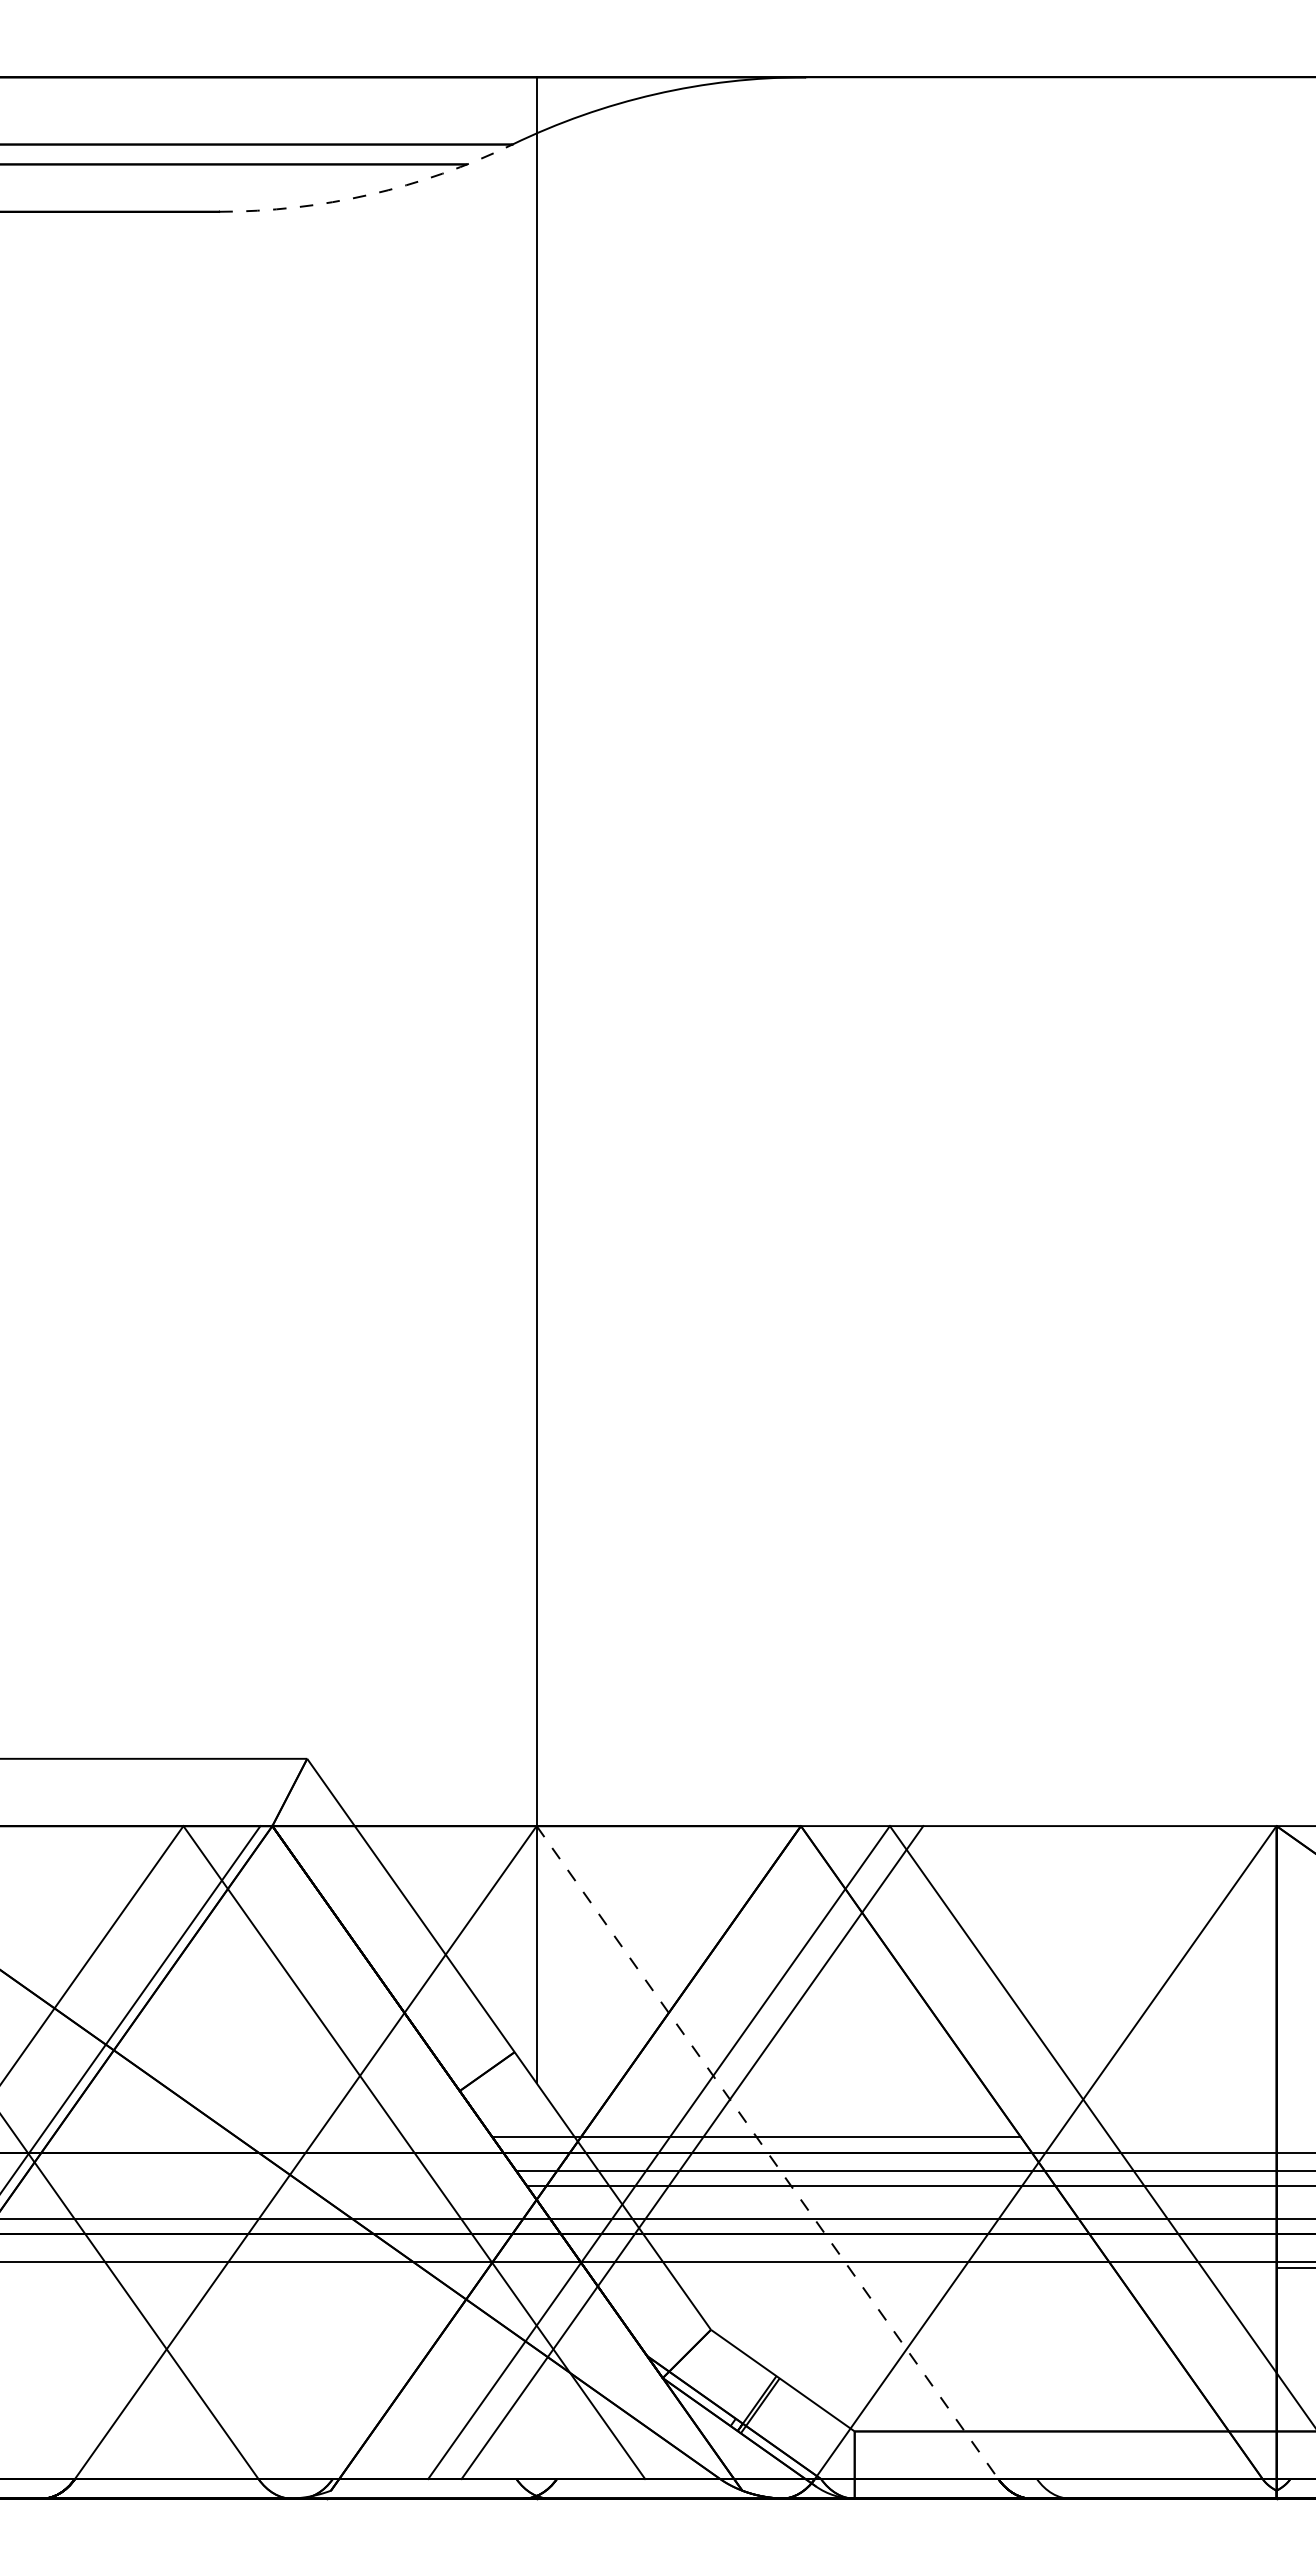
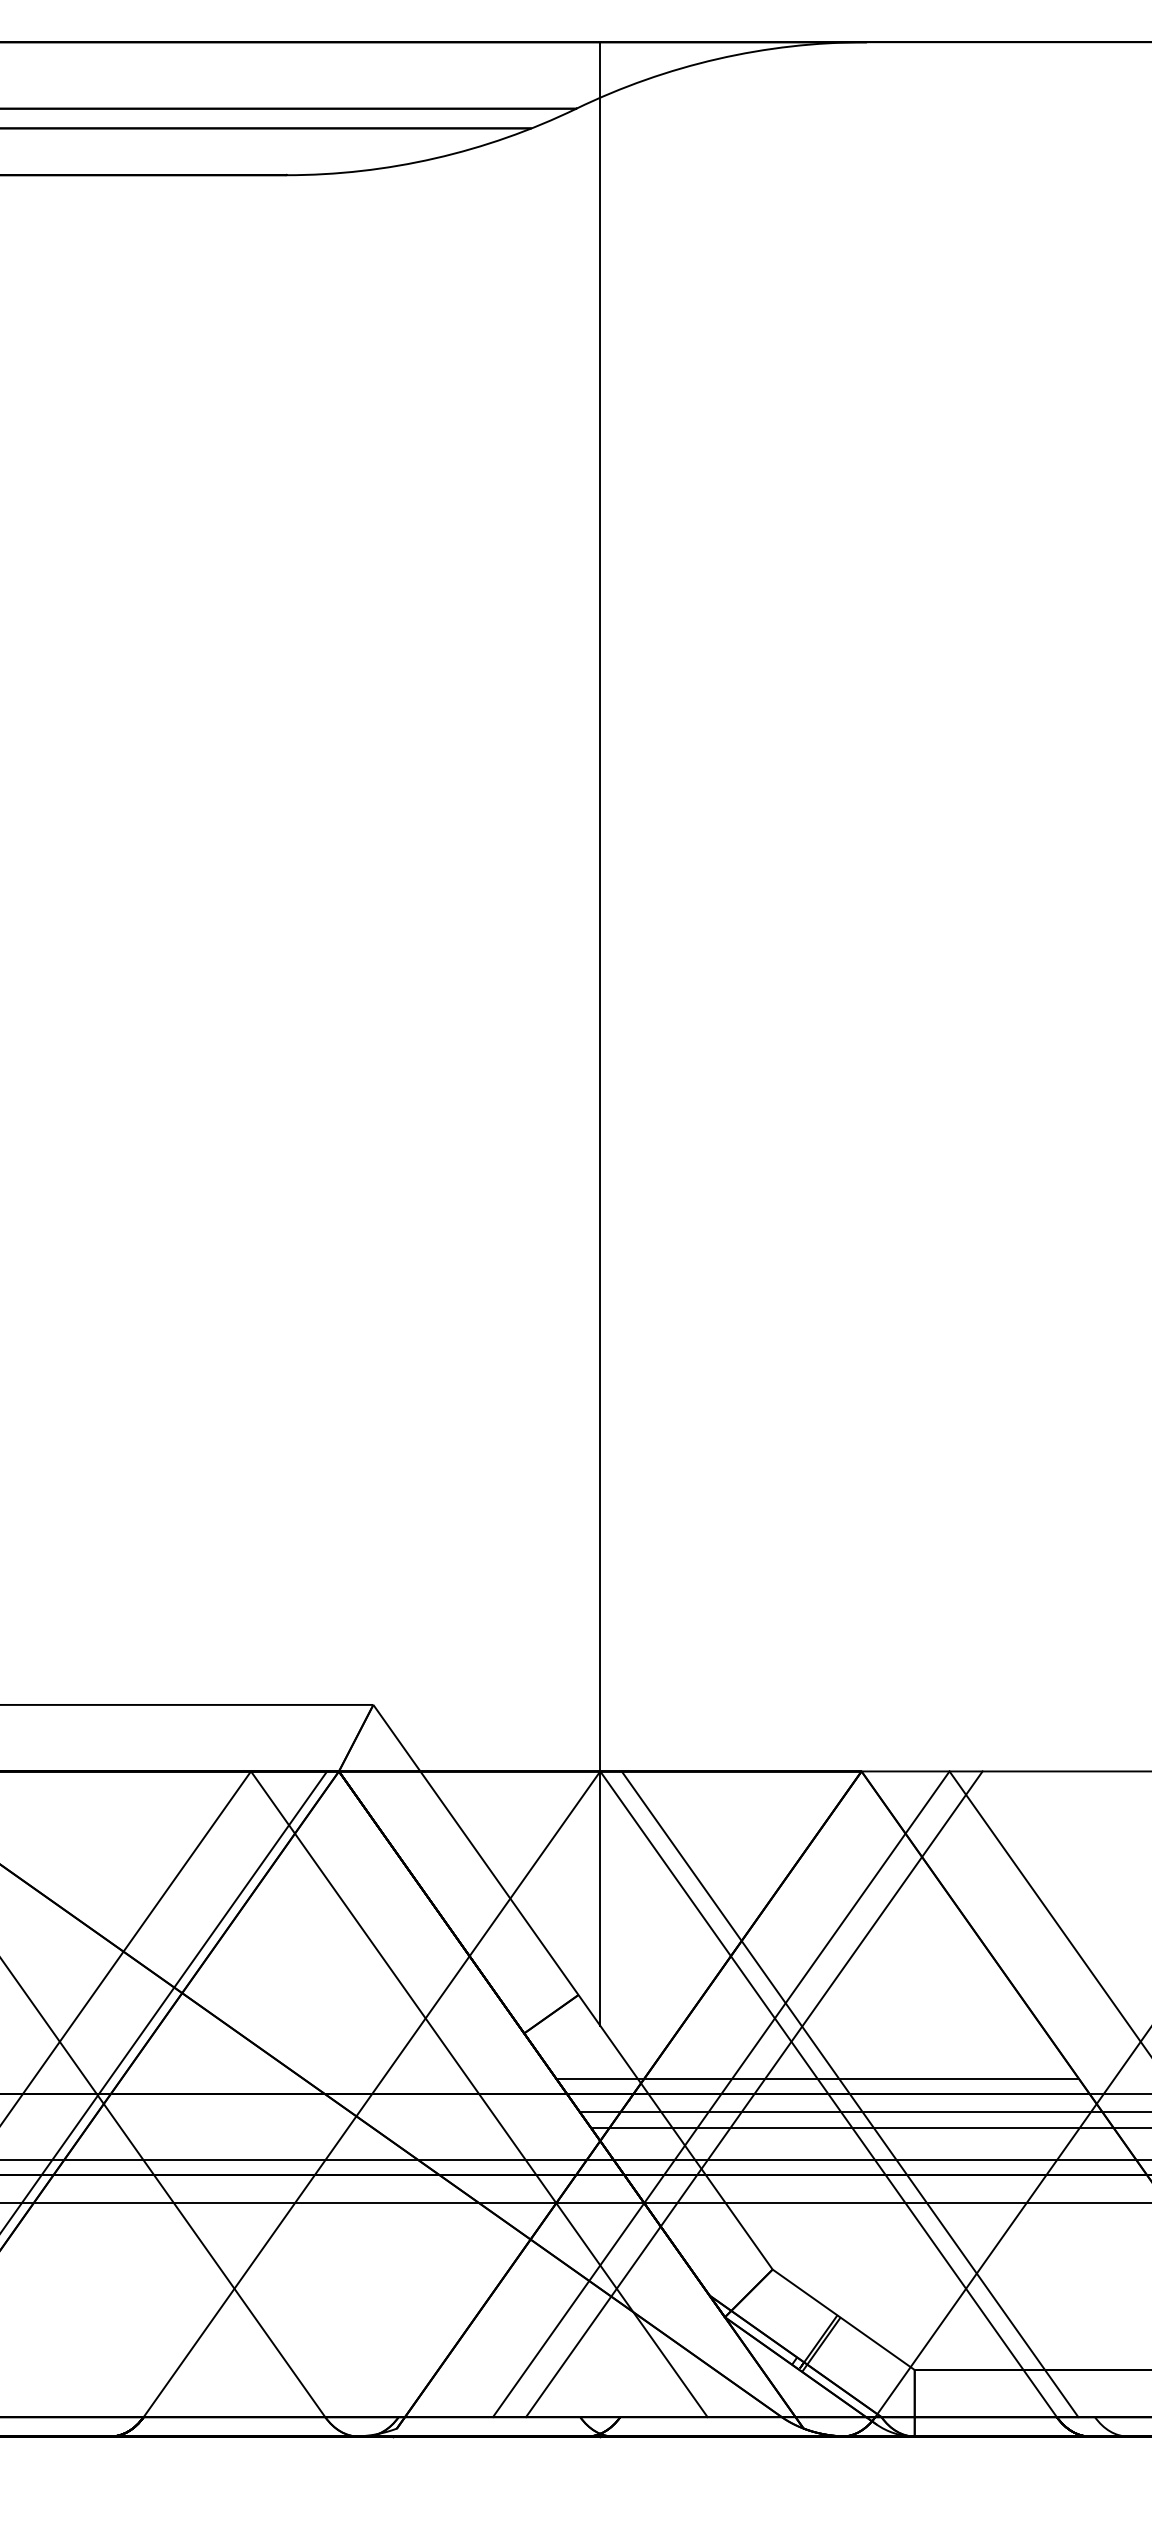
arc: (369, 194) -> (434, 158), dashed -> solid
line: (767, 2152) -> (828, 2094), dashed -> solid
line: (789, 2152) -> (850, 2094), added

